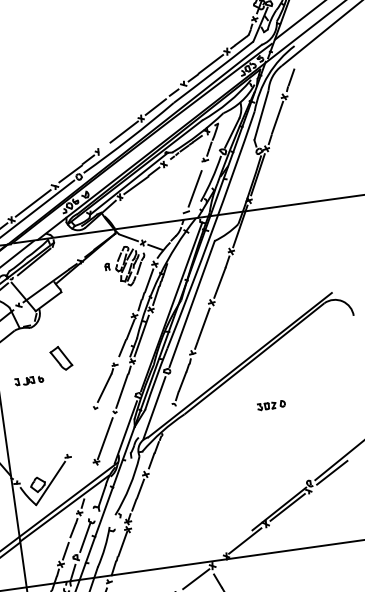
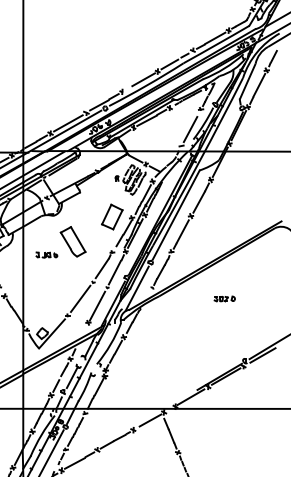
part: (108, 317) -> (112, 216), added
part: (60, 358) -> (72, 241), size x1.67
line: (81, 431) -> (80, 298), added

